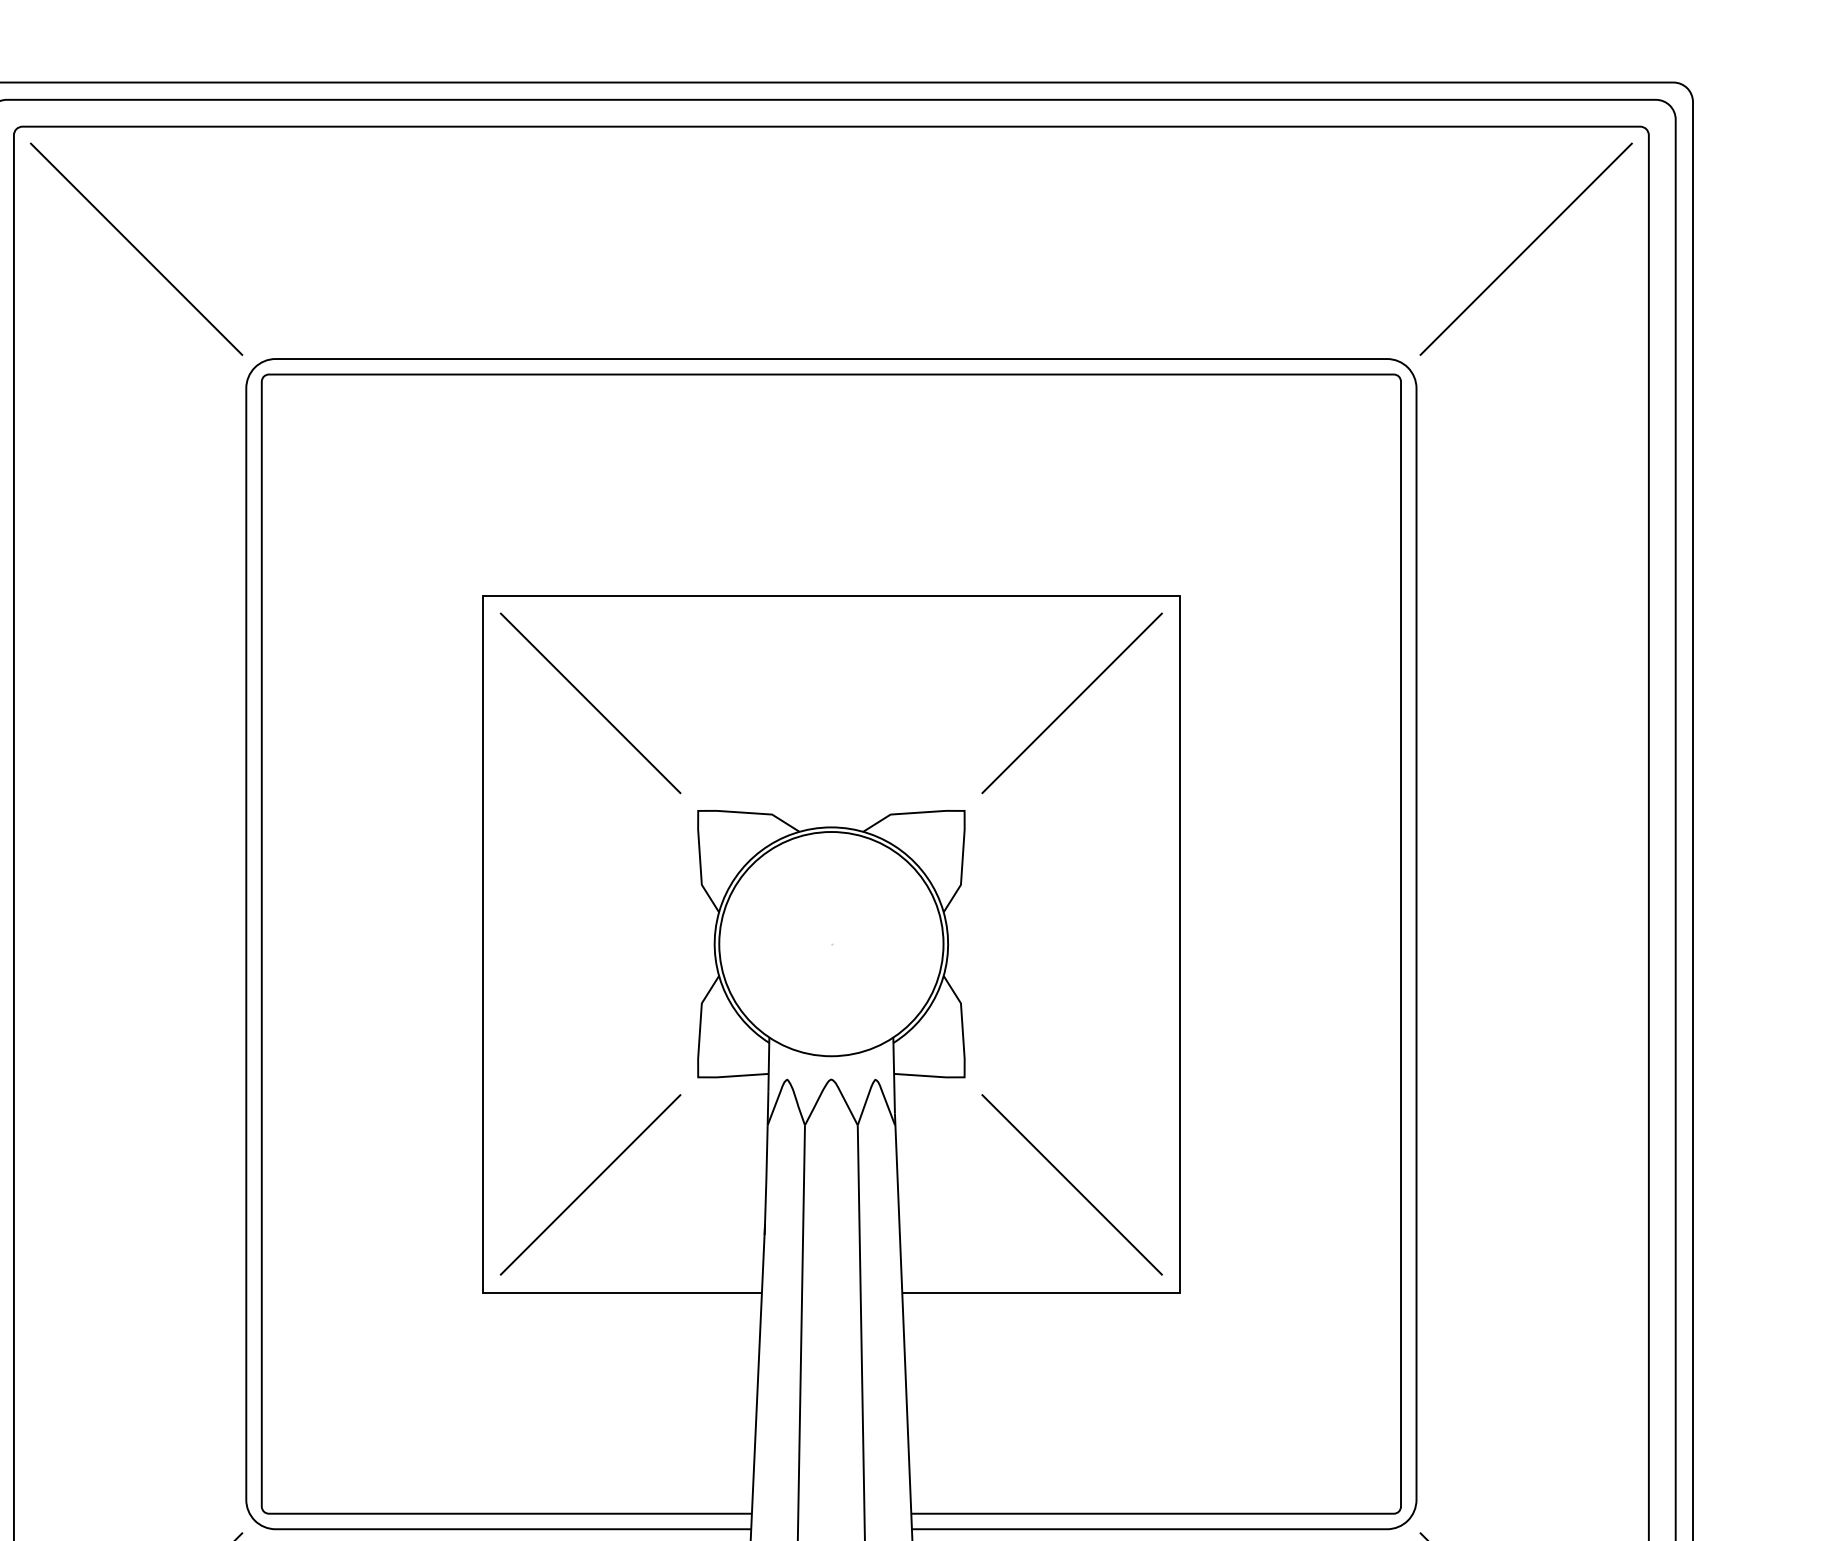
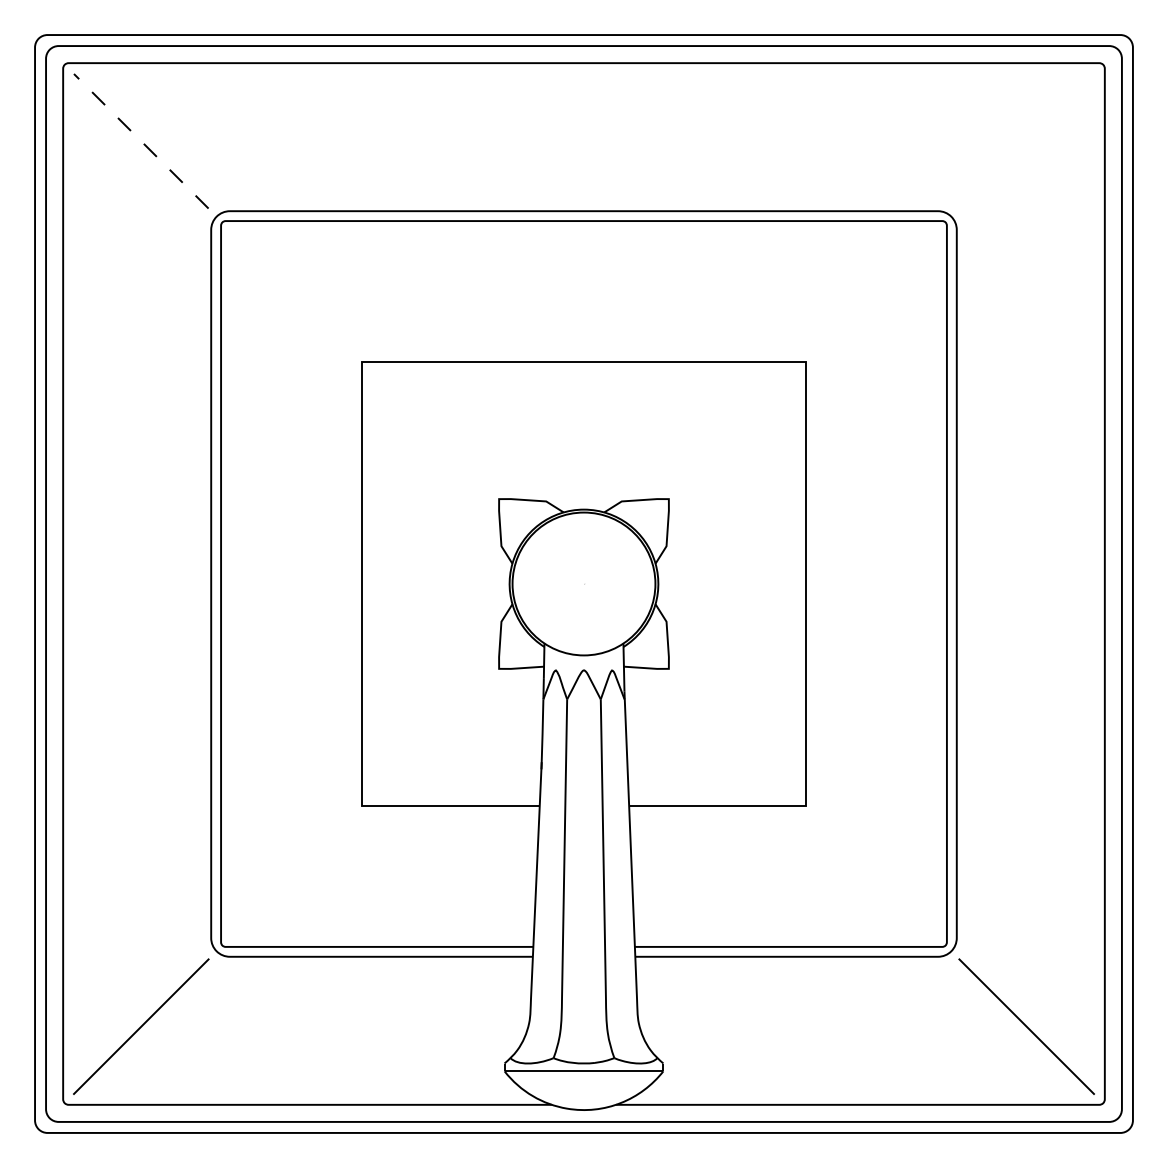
line: (135, 248) -> (140, 140), solid -> dashed
line: (1525, 248) -> (1026, 140), removed
line: (590, 703) -> (430, 430), removed
line: (1072, 703) -> (737, 430), removed
line: (590, 1185) -> (430, 737), removed
line: (1072, 1185) -> (737, 737), removed

